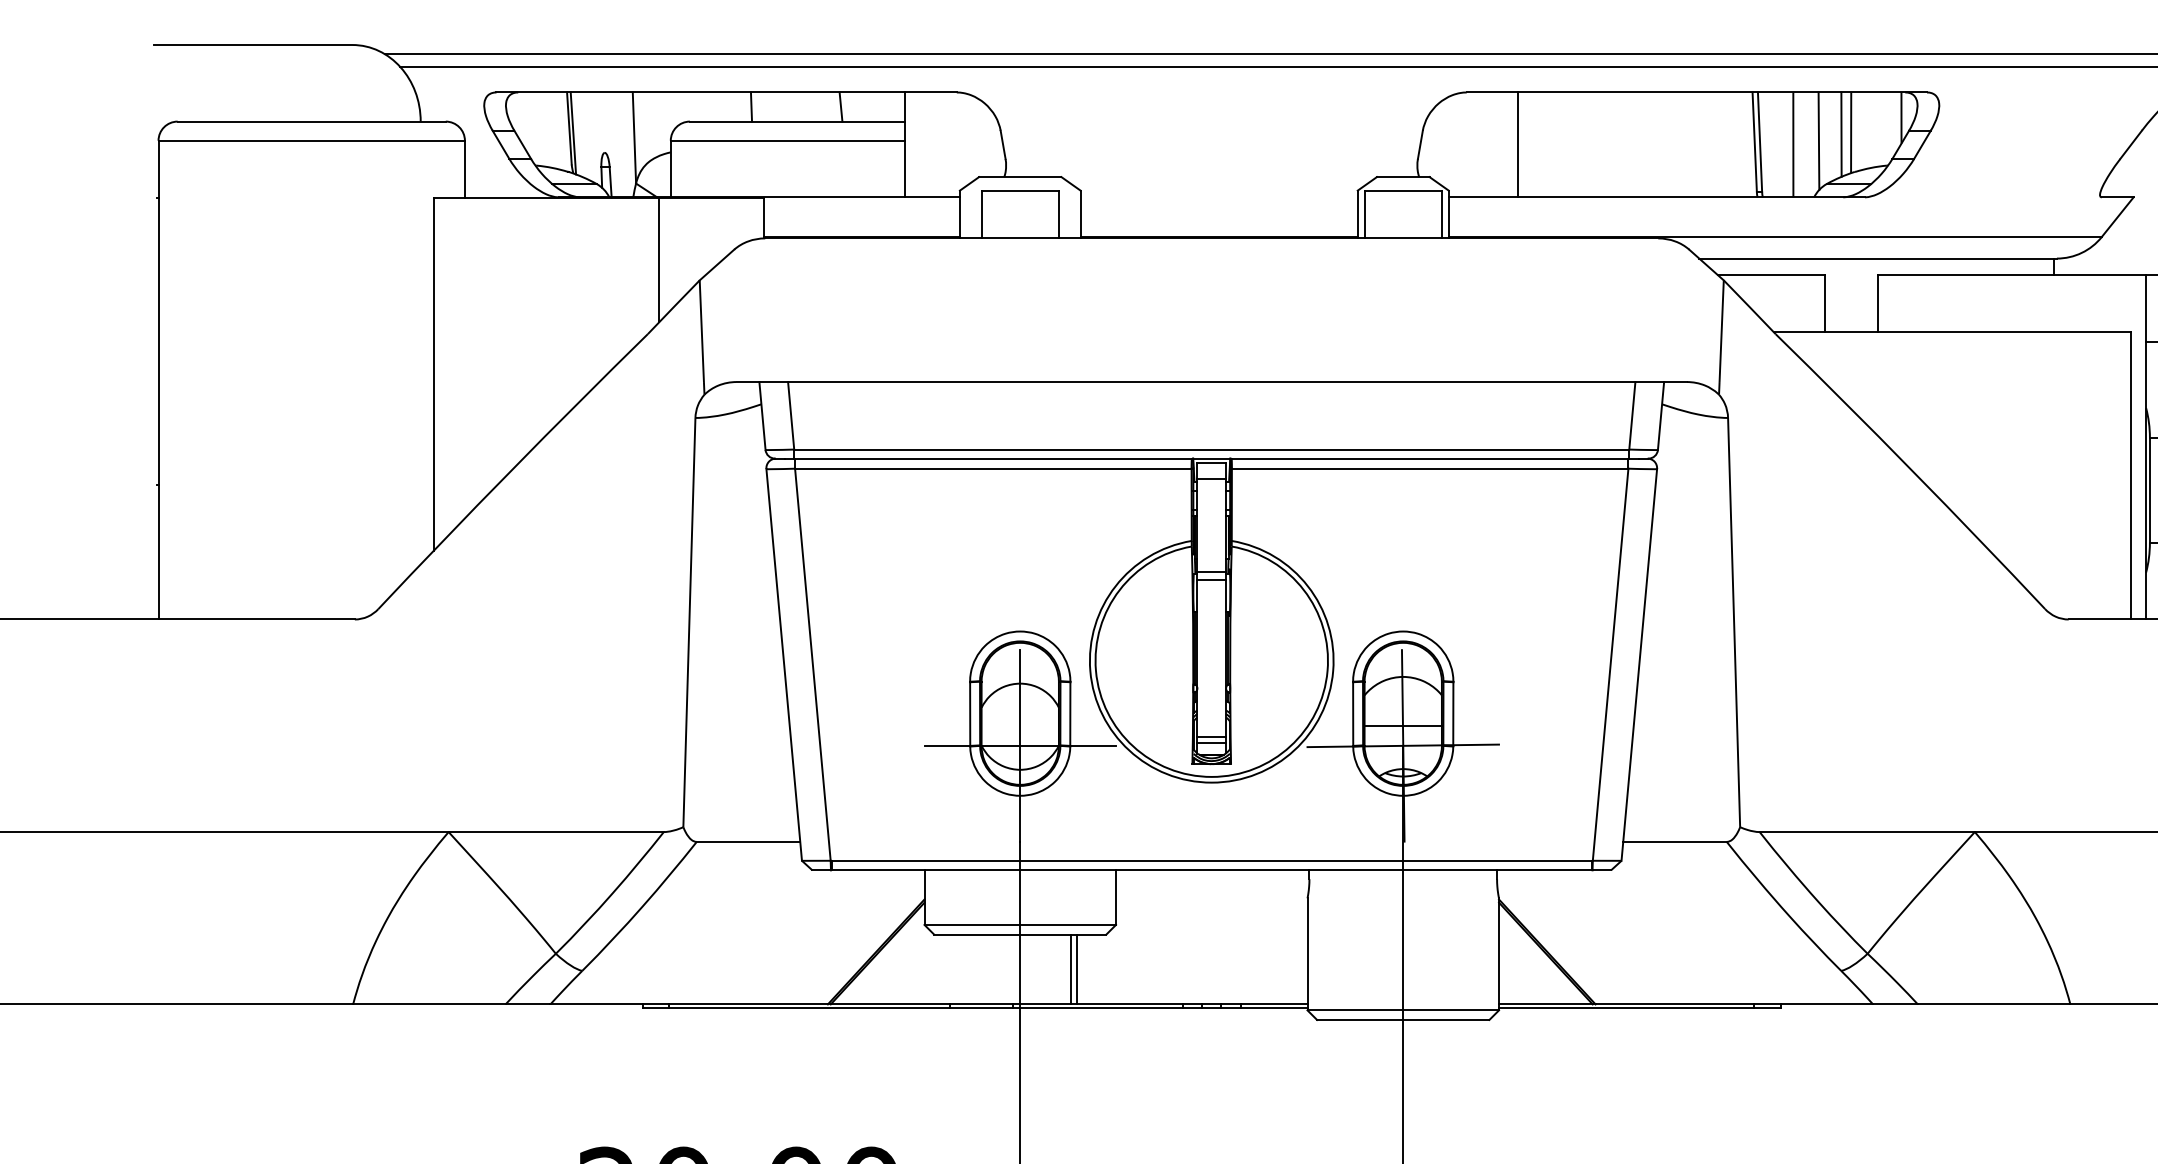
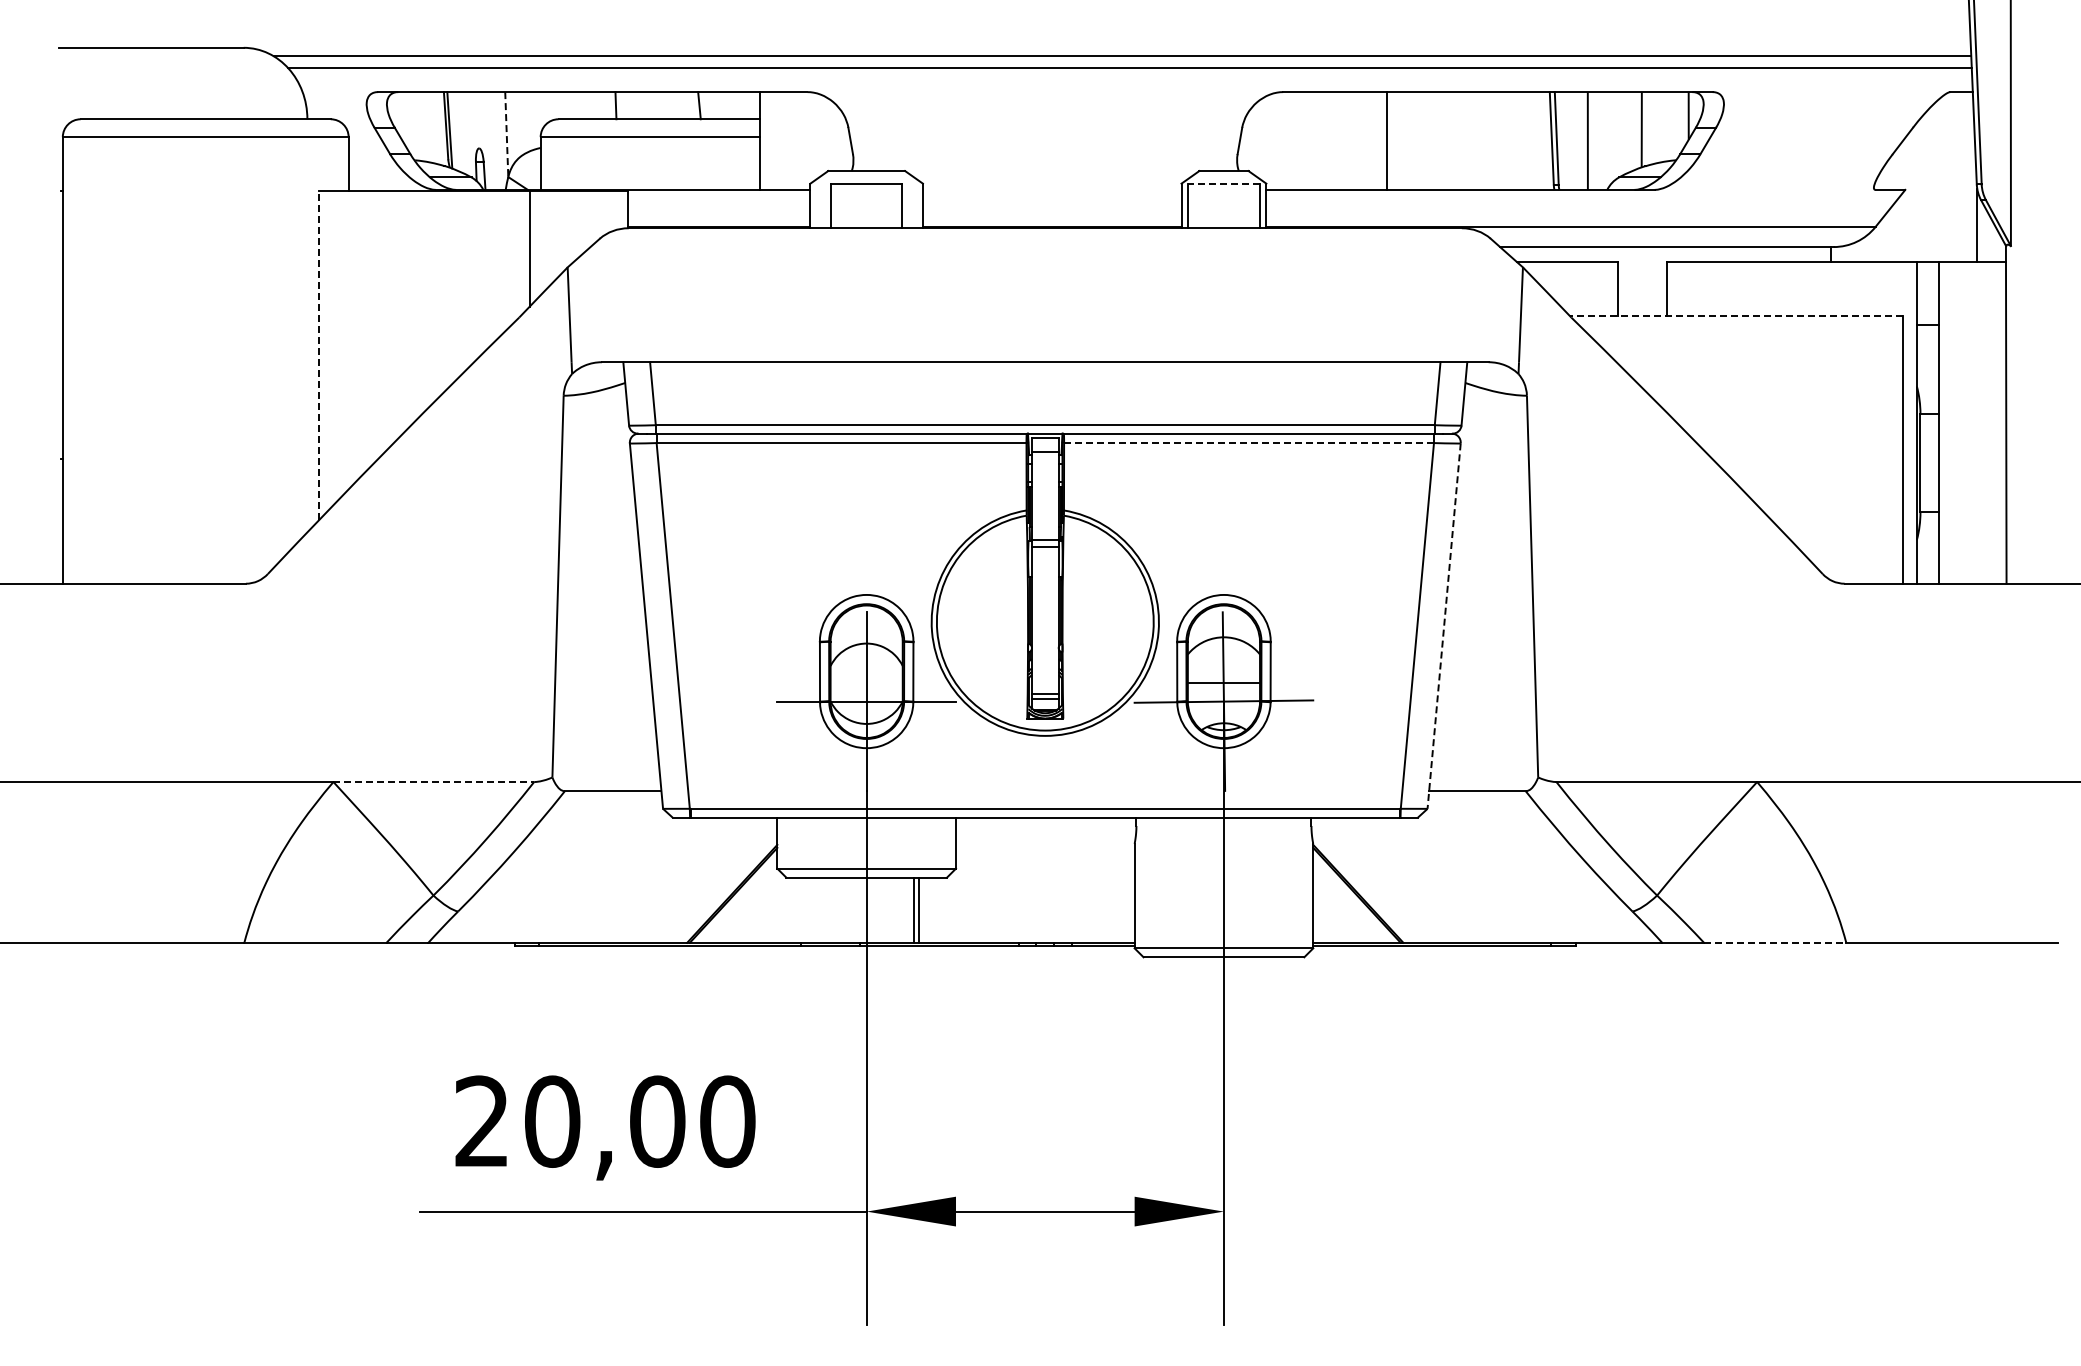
line: (1841, 134) -> (1632, 131), removed
line: (634, 137) -> (506, 134), solid -> dashed
line: (1818, 141) -> (1611, 137), removed
line: (1518, 144) -> (1387, 140), moved
line: (1402, 190) -> (1223, 183), solid -> dashed
line: (1952, 331) -> (1736, 315), solid -> dashed
line: (433, 374) -> (319, 355), solid -> dashed
line: (1430, 469) -> (1249, 443), solid -> dashed
line: (1639, 665) -> (1444, 626), solid -> dashed
line: (556, 832) -> (434, 782), solid -> dashed
line: (1994, 1004) -> (1775, 942), solid -> dashed

